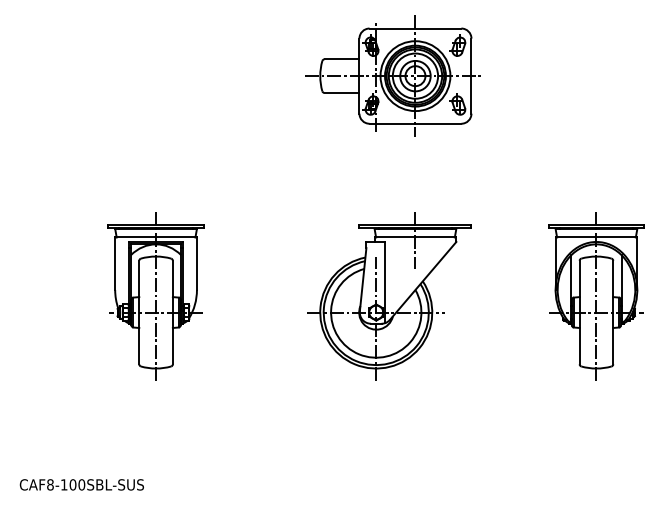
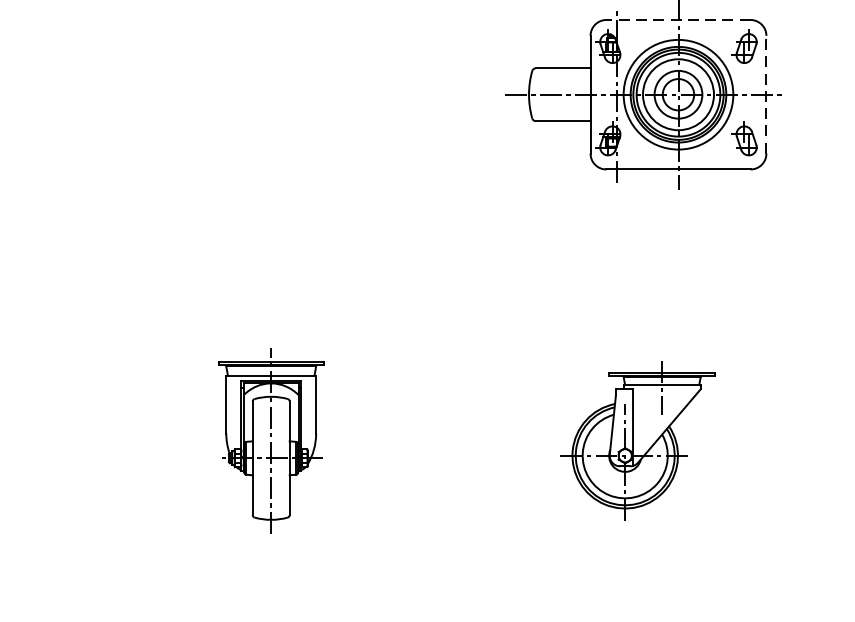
line: (415, 28) -> (678, 19), solid -> dashed
line: (471, 76) -> (766, 95), solid -> dashed
part: (155, 296) -> (270, 440), size x0.7
part: (389, 296) -> (637, 440), size x0.6

